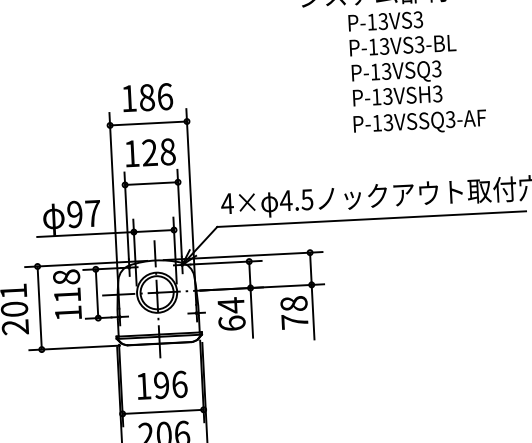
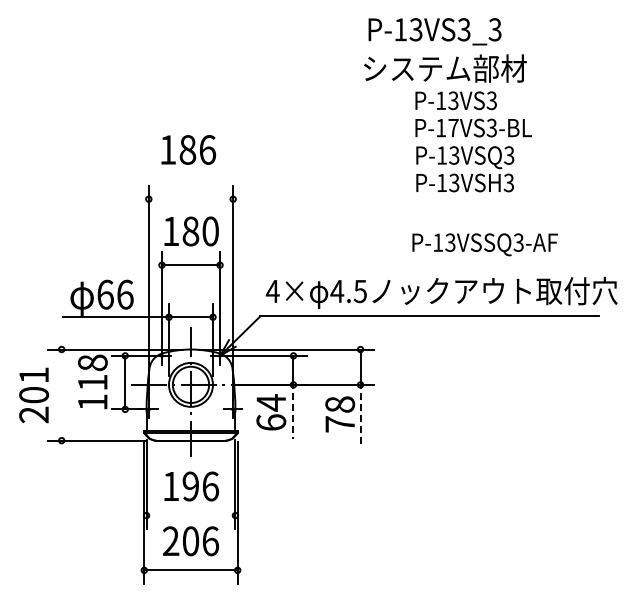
text: (384, 45) -> (453, 127), P-13VS3-BL -> P-17VS3-BL
text: (147, 97) -> (188, 149), moved
text: (419, 122) -> (484, 244), moved
line: (148, 123) -> (190, 199), removed
text: (158, 152) -> (200, 231), 128 -> 180
text: (84, 213) -> (115, 294), 97 -> 66
line: (39, 307) -> (61, 394), removed
line: (251, 311) -> (293, 410), solid -> dashed
line: (312, 311) -> (360, 413), solid -> dashed
line: (162, 411) -> (190, 515), removed

